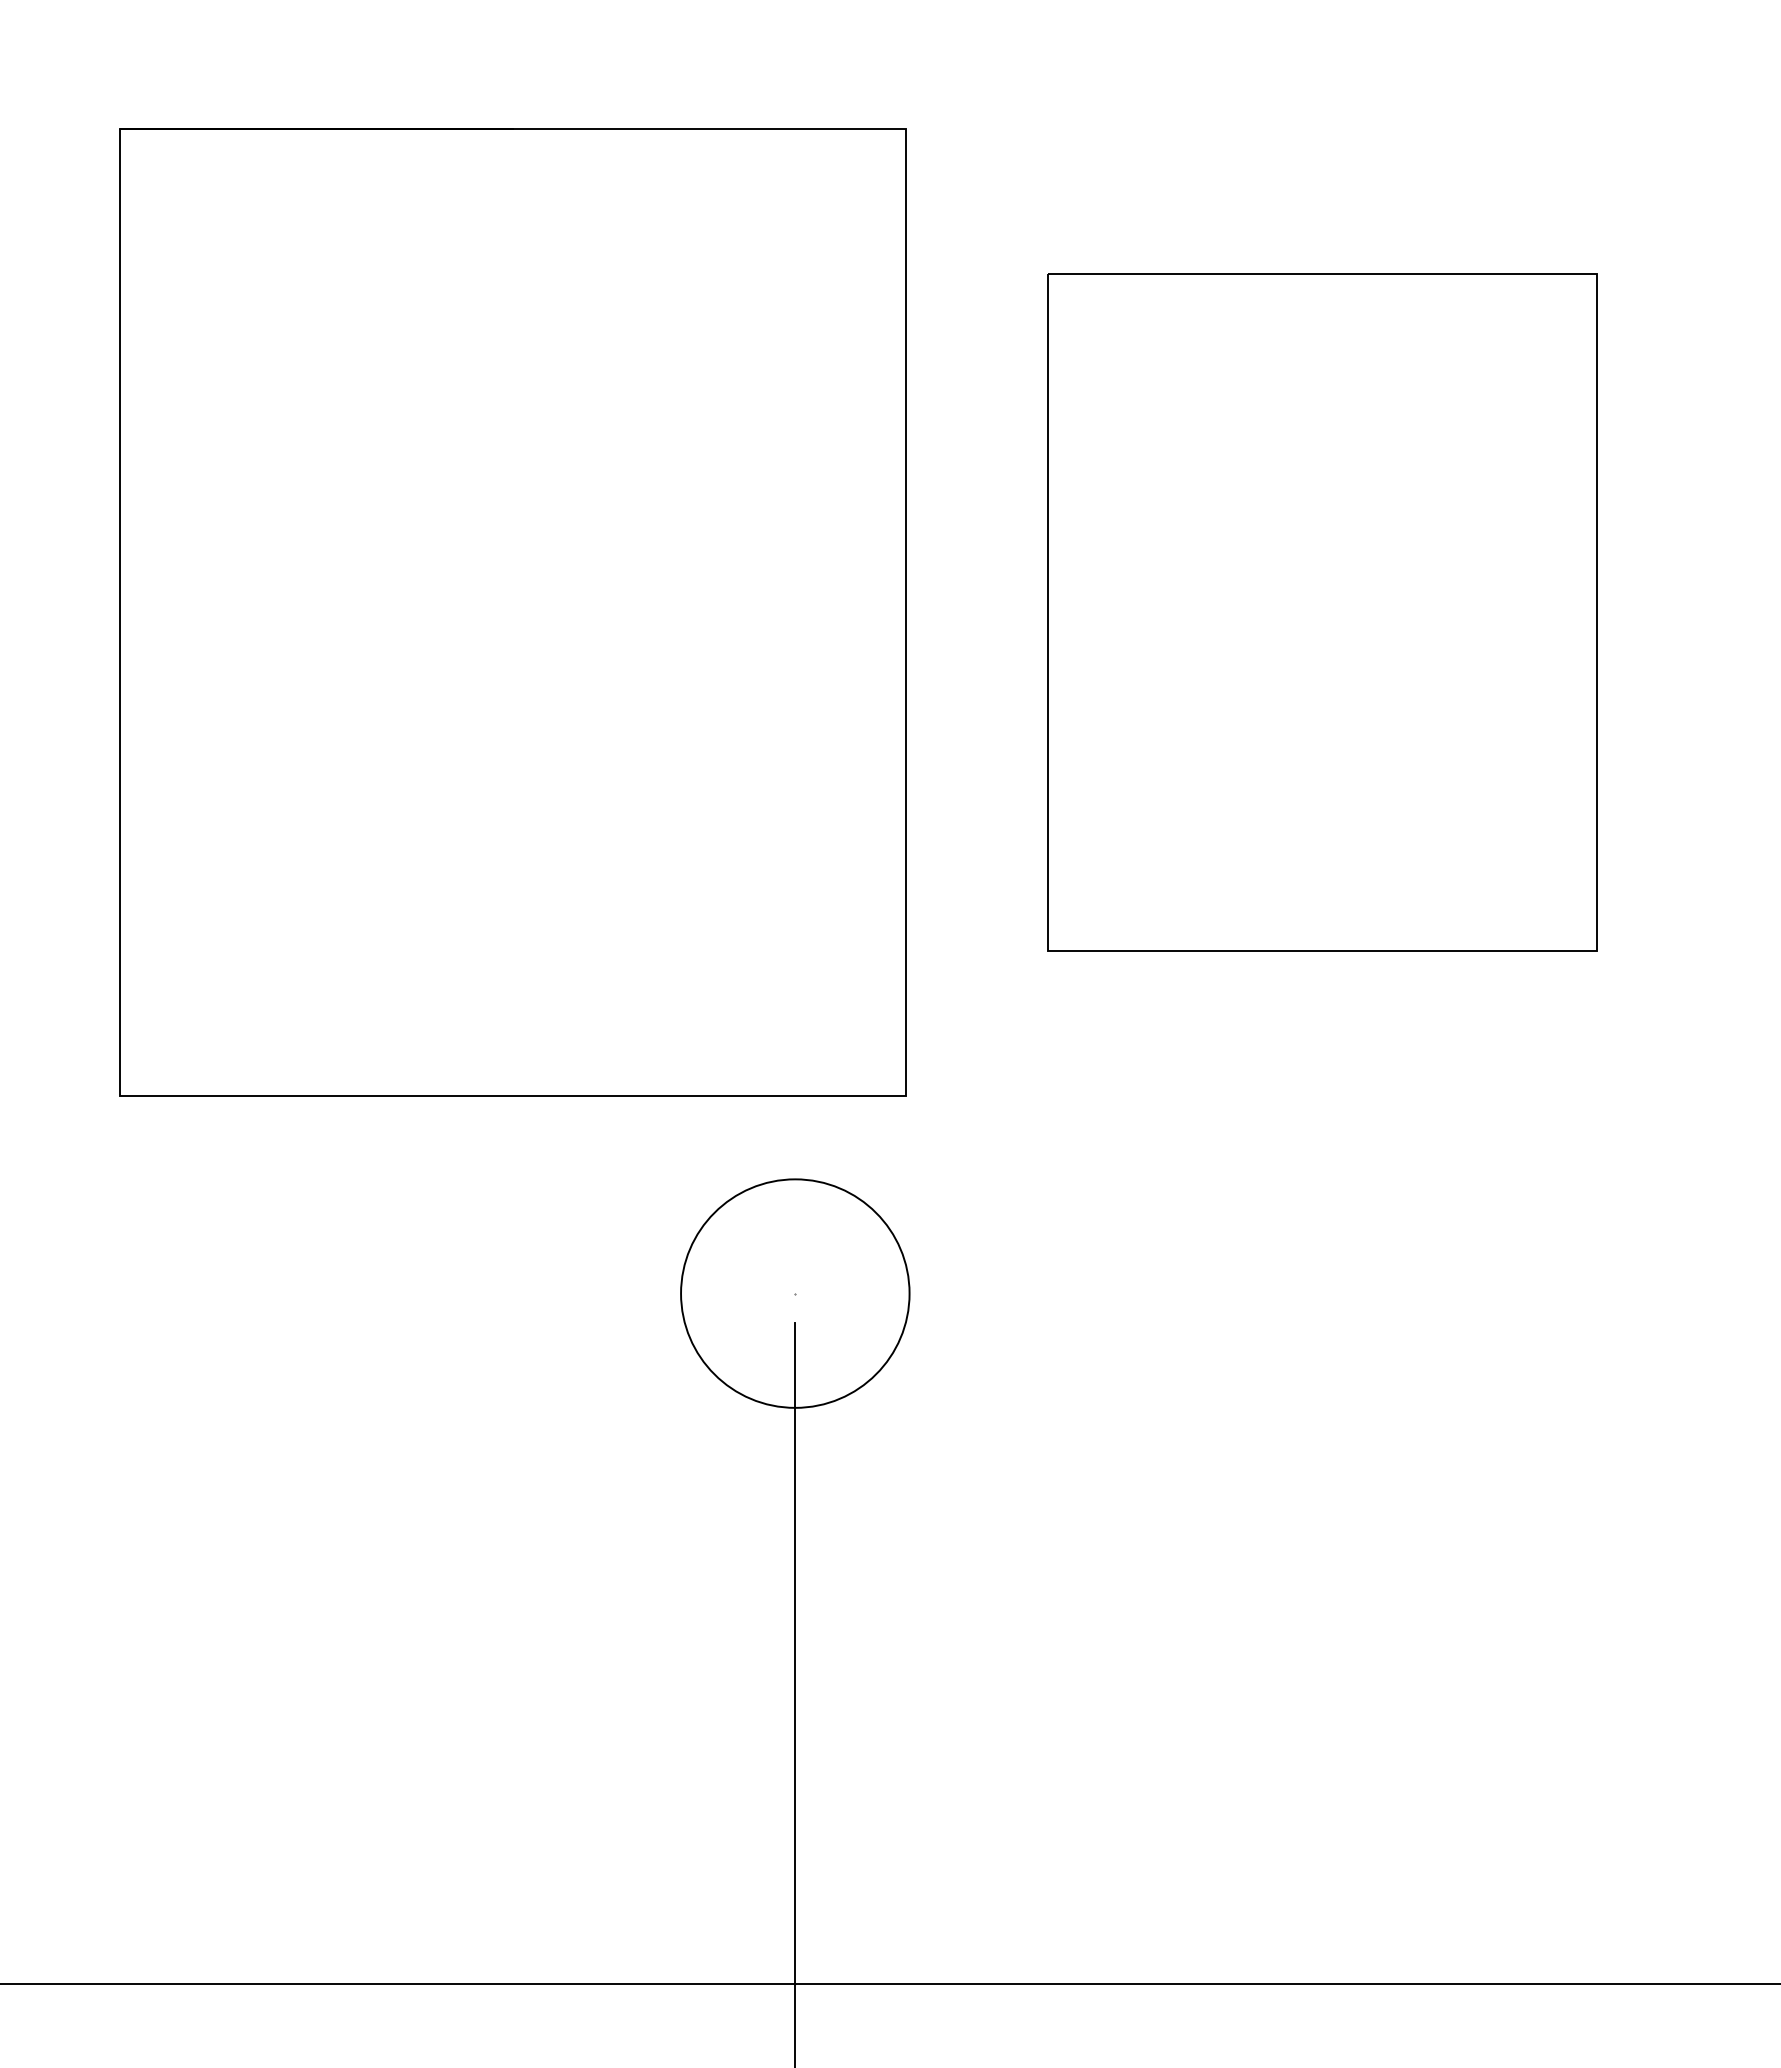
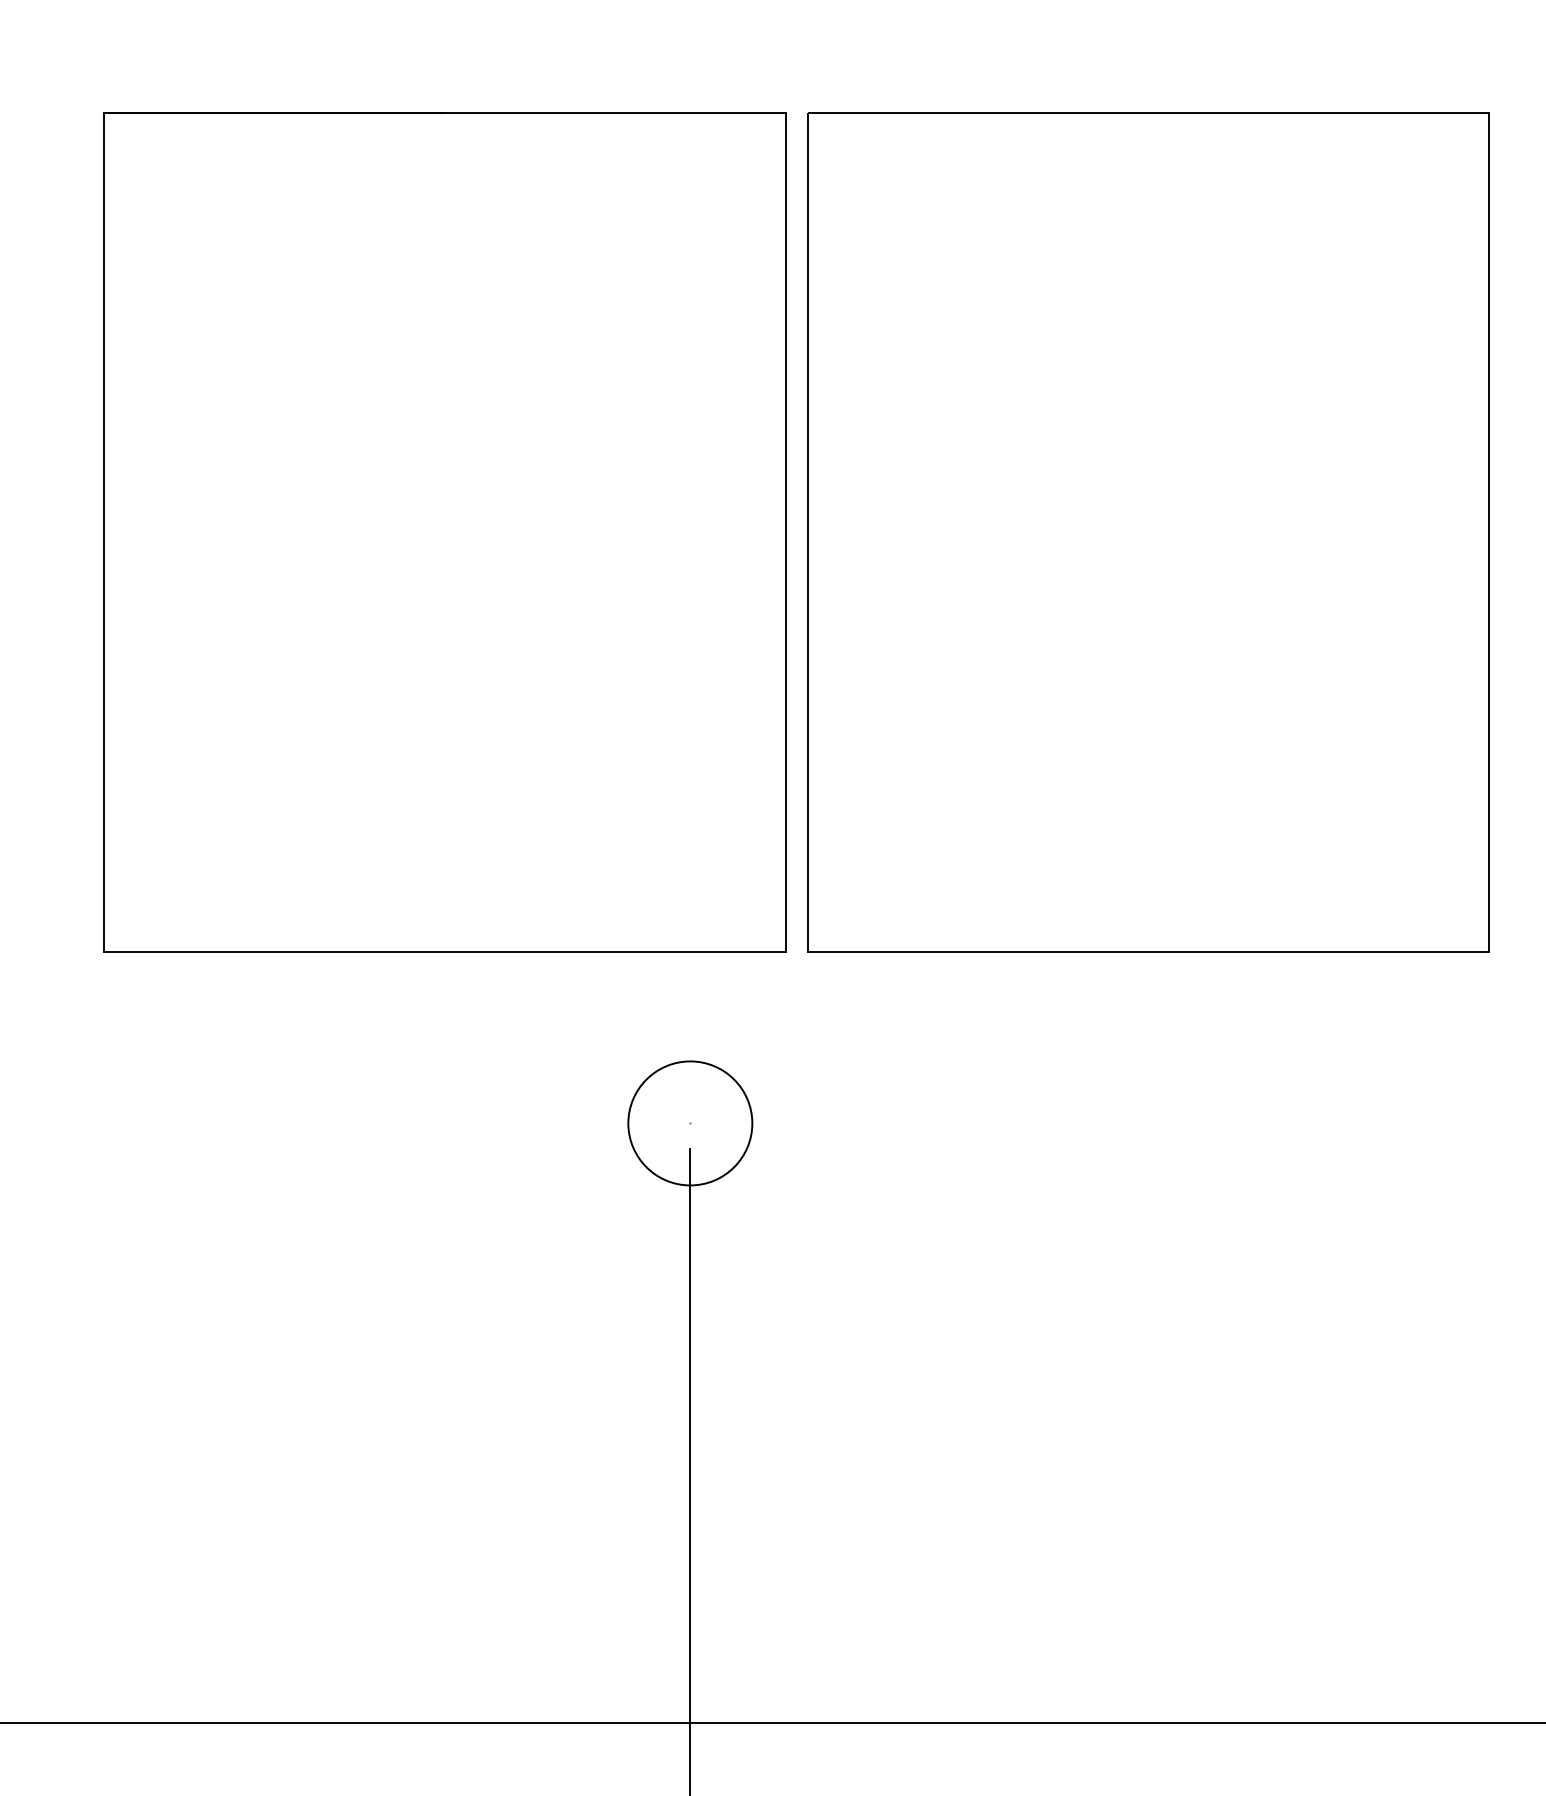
part: (1322, 612) -> (1148, 532), size x1.43
circle: (794, 1293) -> (689, 1123), size x0.62

